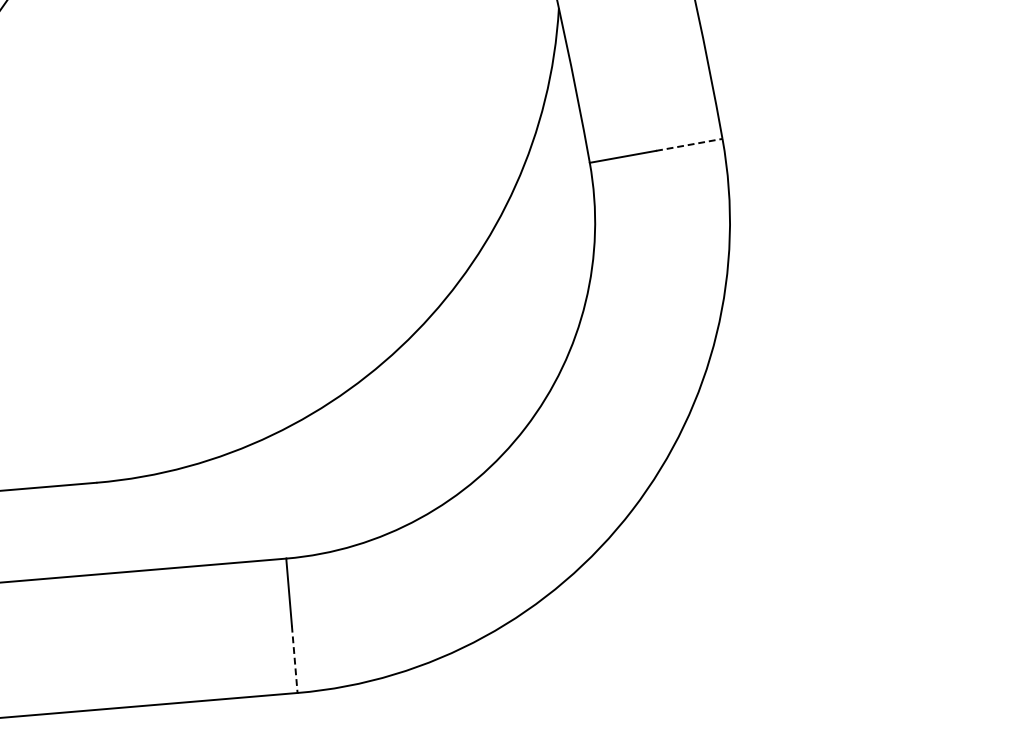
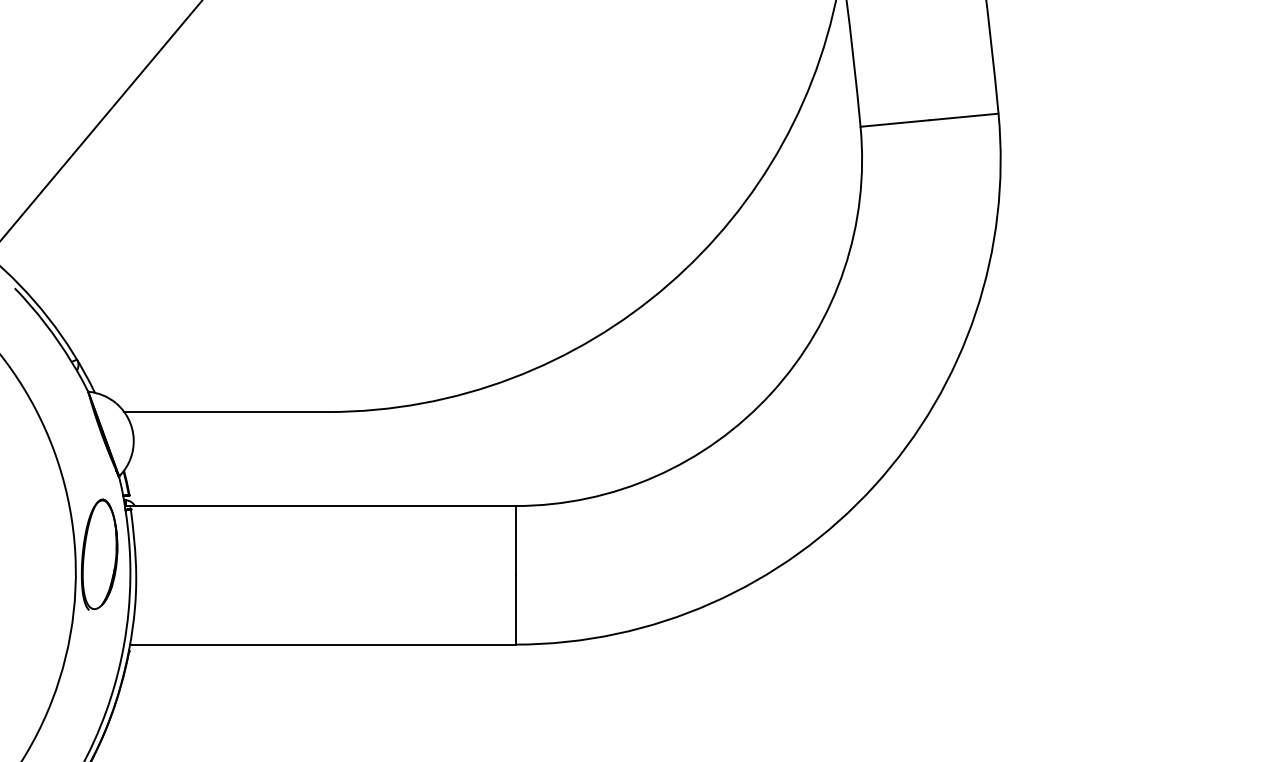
line: (689, 144) -> (964, 116), dashed -> solid
line: (294, 658) -> (515, 609), dashed -> solid

